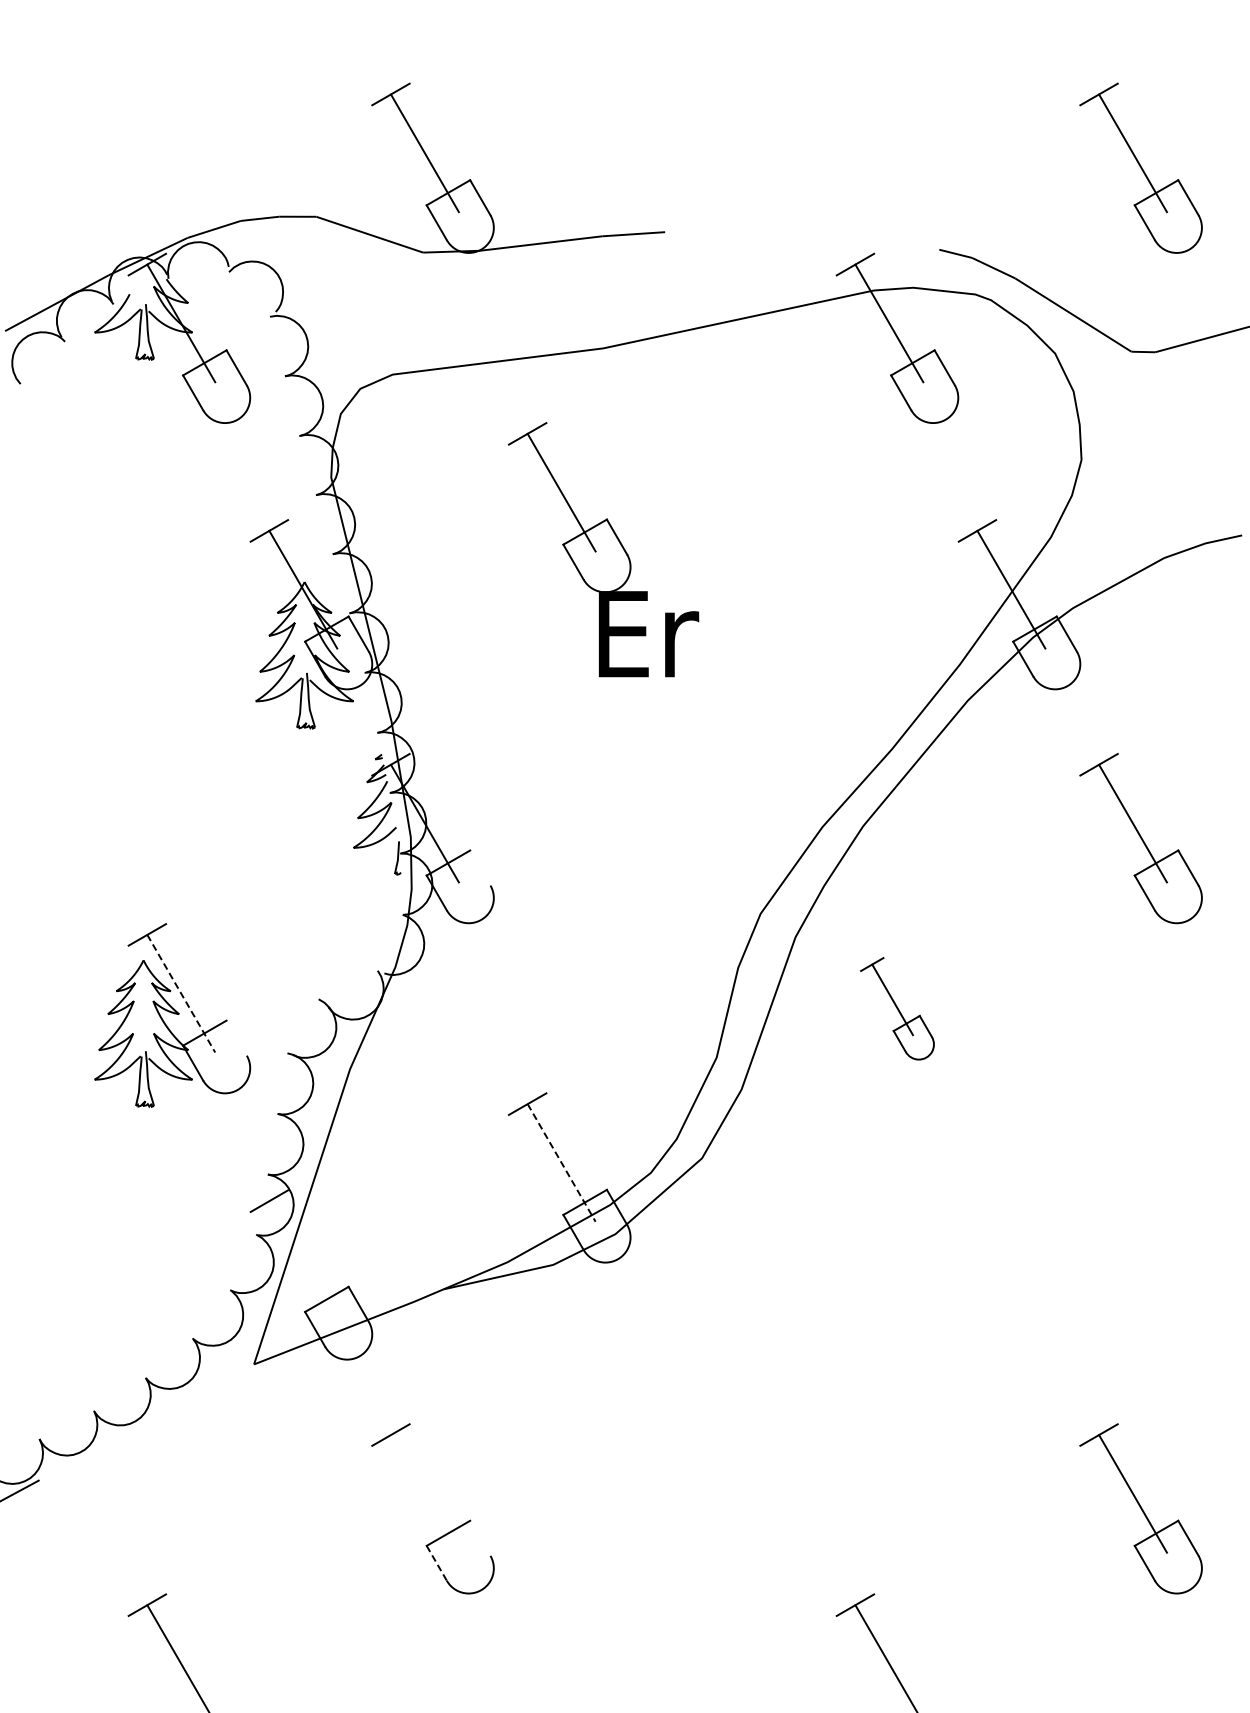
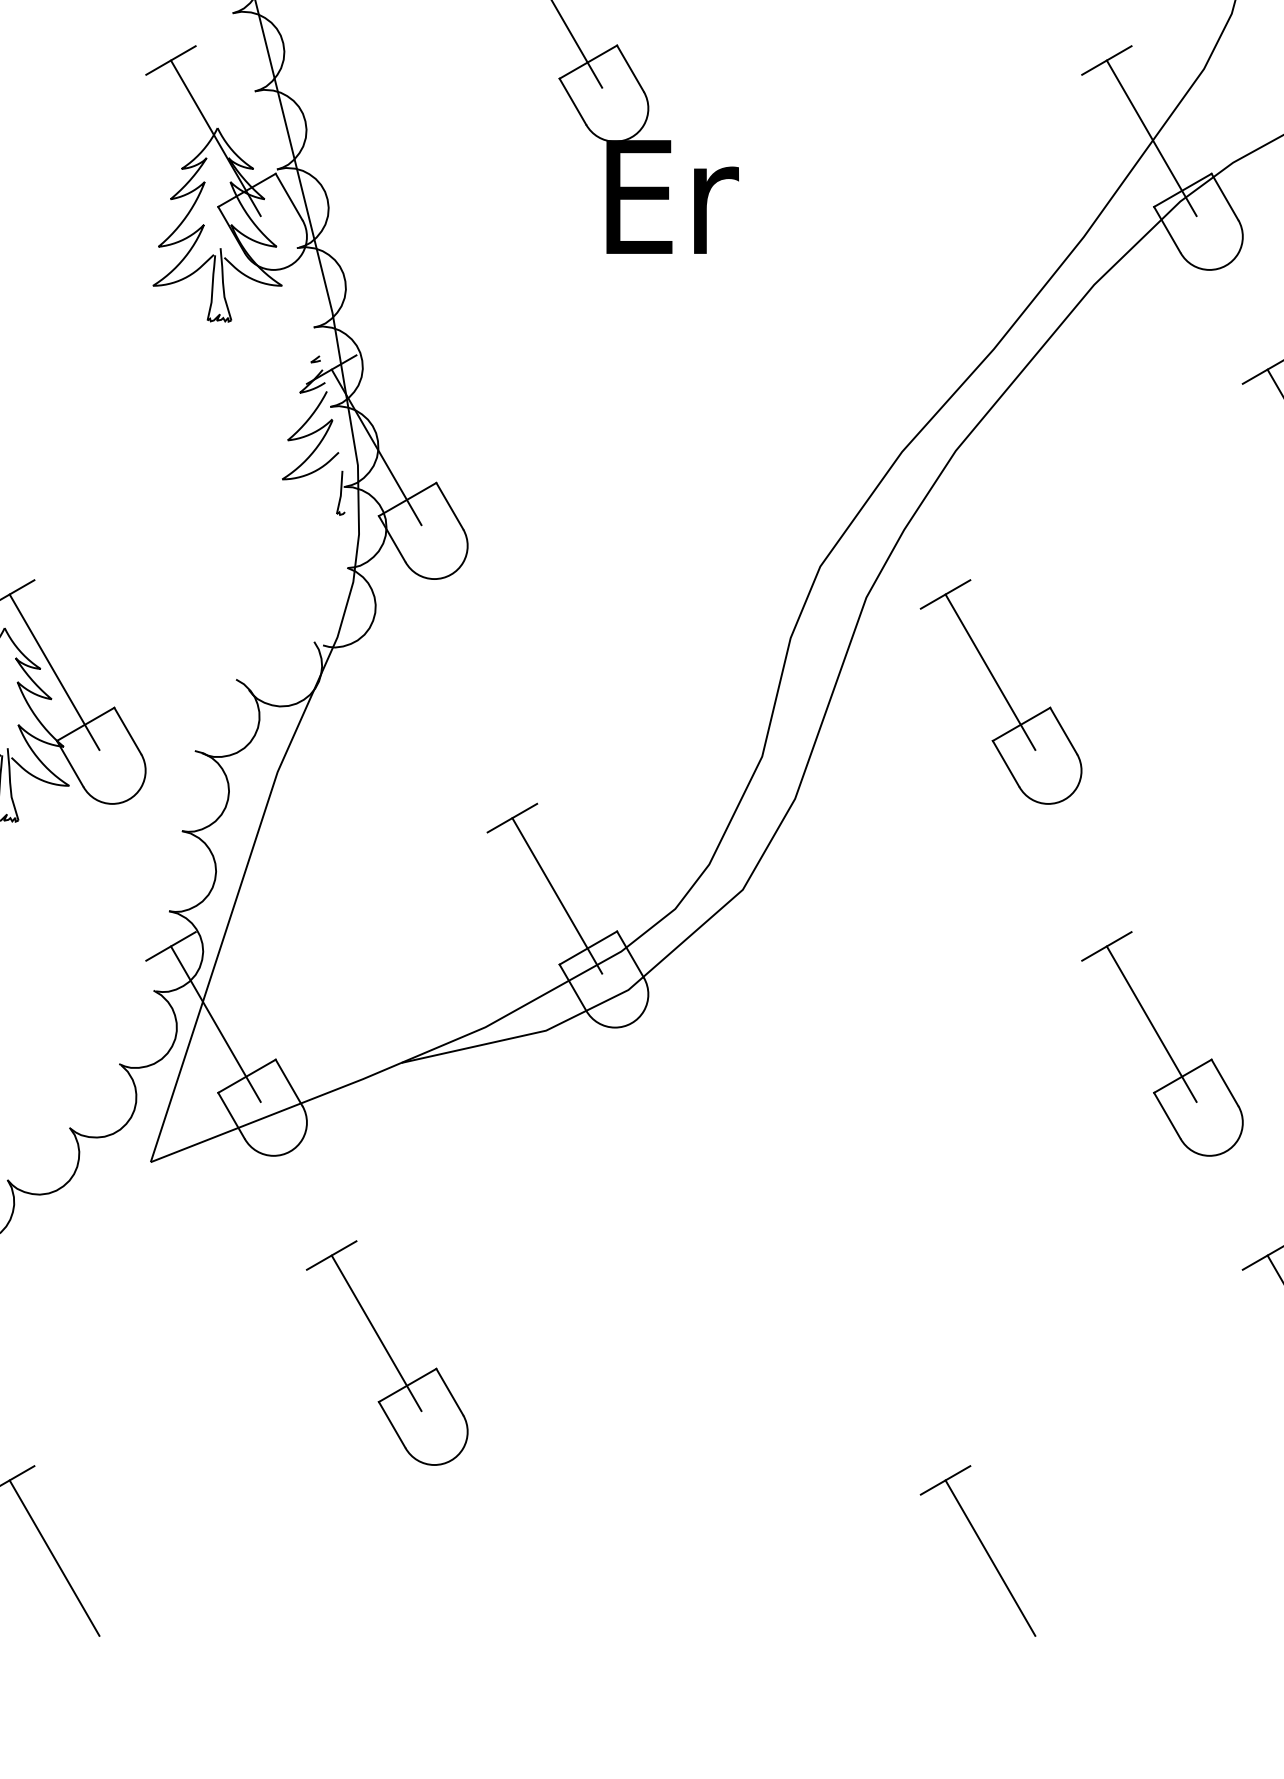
line: (480, 867) -> (450, 505), added
line: (181, 993) -> (54, 671), dashed -> solid
part: (897, 1008) -> (1001, 691), size x1.67
line: (236, 1037) -> (127, 730), added
line: (561, 1162) -> (557, 895), dashed -> solid
line: (303, 1259) -> (216, 1023), added
part: (1019, 1274) -> (1162, 1043), added
line: (424, 1493) -> (376, 1332), added
line: (480, 1537) -> (450, 1390), added
line: (436, 1563) -> (391, 1425), dashed -> solid

